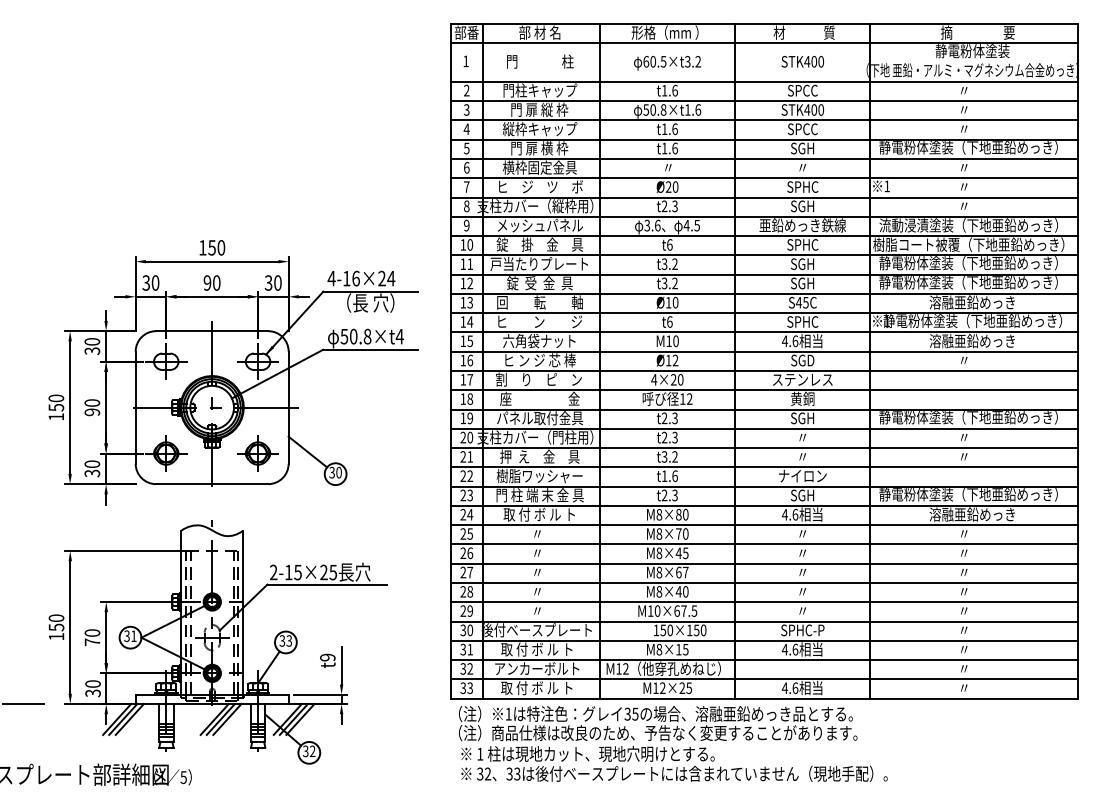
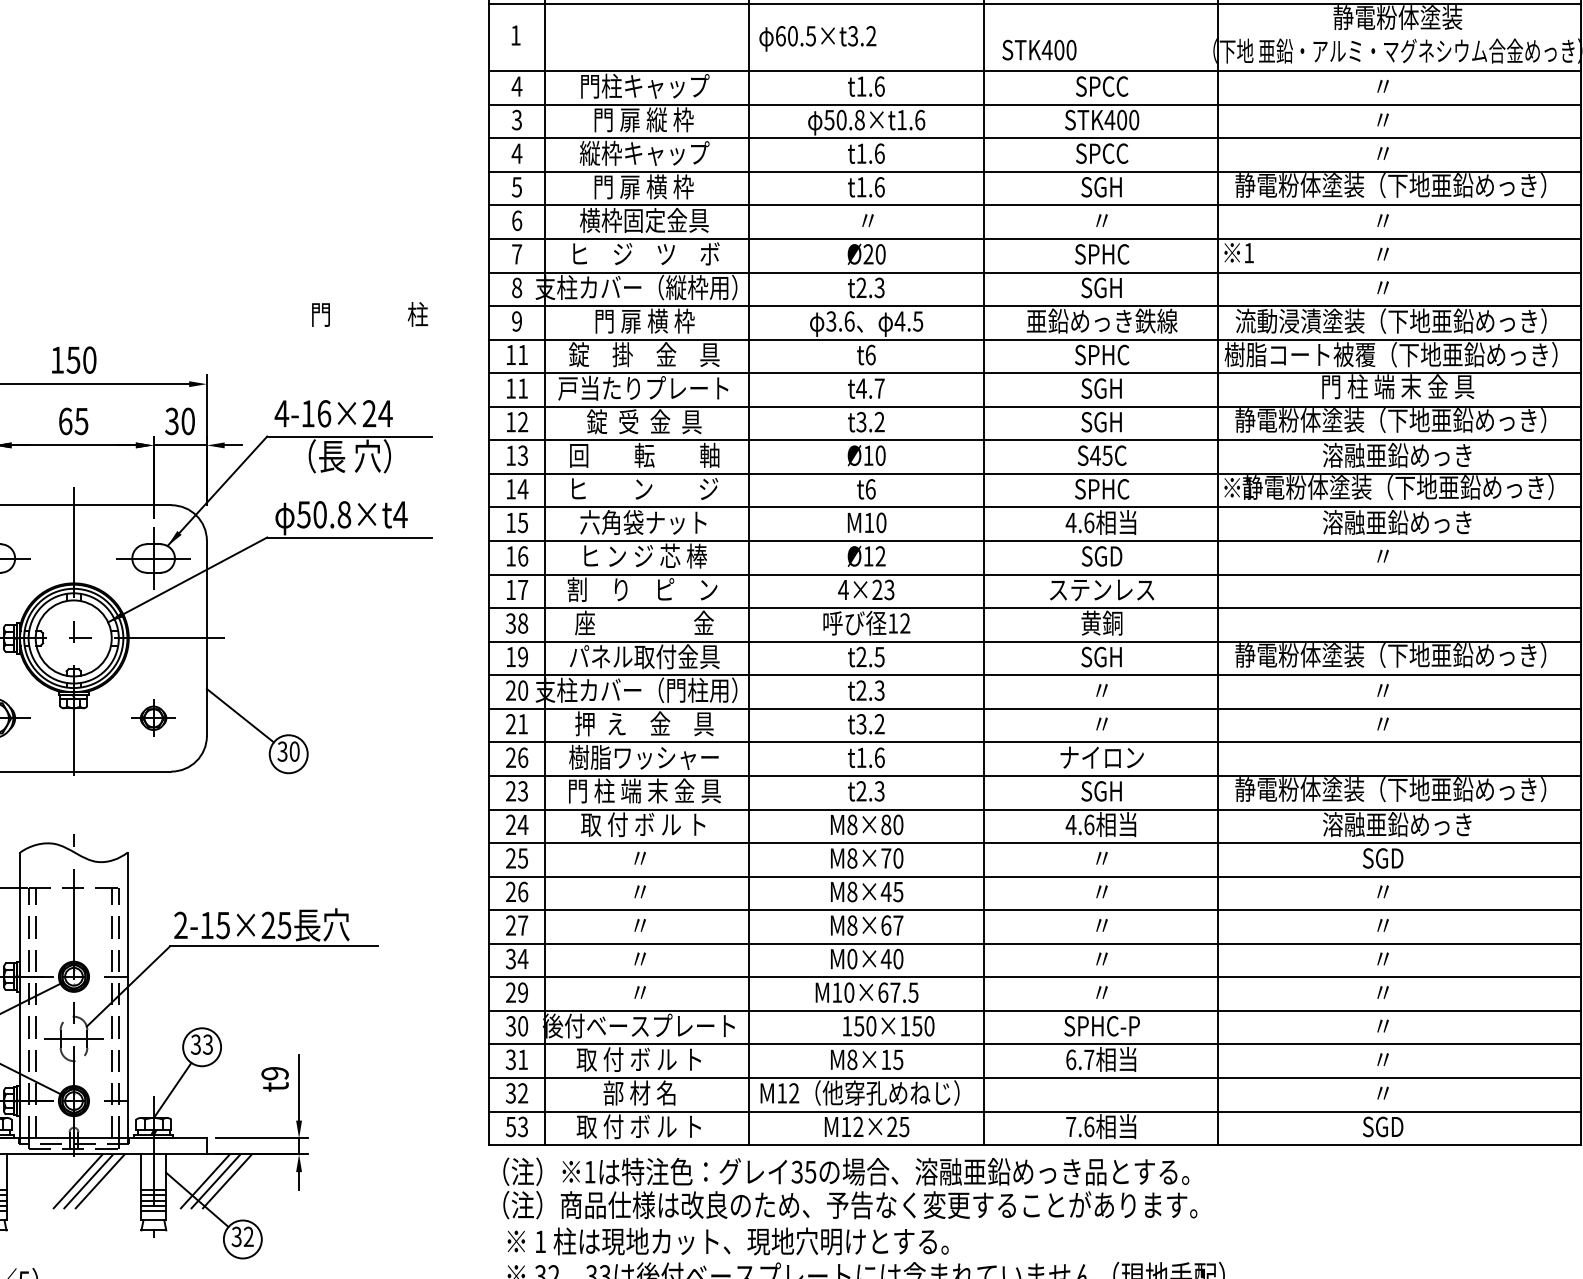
text: (540, 61) -> (370, 314), moved
text: (802, 61) -> (1038, 49), moved
text: (667, 63) -> (817, 39), moved
text: (466, 90) -> (516, 86), 2 -> 4
text: (540, 225) -> (645, 321), メッシュパネル -> 門 扉 横 枠
text: (470, 244) -> (523, 354), 10 -> 11
text: (968, 263) -> (1390, 387), 静電粉体塗装（下地亜鉛めっき） -> 門 柱 端 末 金 具
text: (669, 264) -> (870, 389), t3.2 -> t4.7
text: (211, 282) -> (72, 420), 90 -> 65
text: (680, 379) -> (889, 589), 4×20 -> 4×23
text: (463, 398) -> (511, 622), 18 -> 38
text: (674, 417) -> (878, 655), t2.3 -> t2.5
part: (257, 453) -> (152, 718), size x0.6
text: (470, 476) -> (523, 758), 22 -> 26
text: (963, 533) -> (1381, 857), 〃 -> SGD
text: (466, 591) -> (516, 958), 28 -> 34
text: (659, 592) -> (852, 960), M8×40 -> M0×40
text: (789, 649) -> (1078, 1059), 4.6 -> 6.7
text: (537, 668) -> (640, 1092), アンカーボルト -> 部 材 名
text: (463, 687) -> (511, 1125), 33 -> 53
text: (784, 687) -> (1070, 1125), 4.6 -> 7.6
text: (963, 688) -> (1381, 1127), 〃 -> SGD

